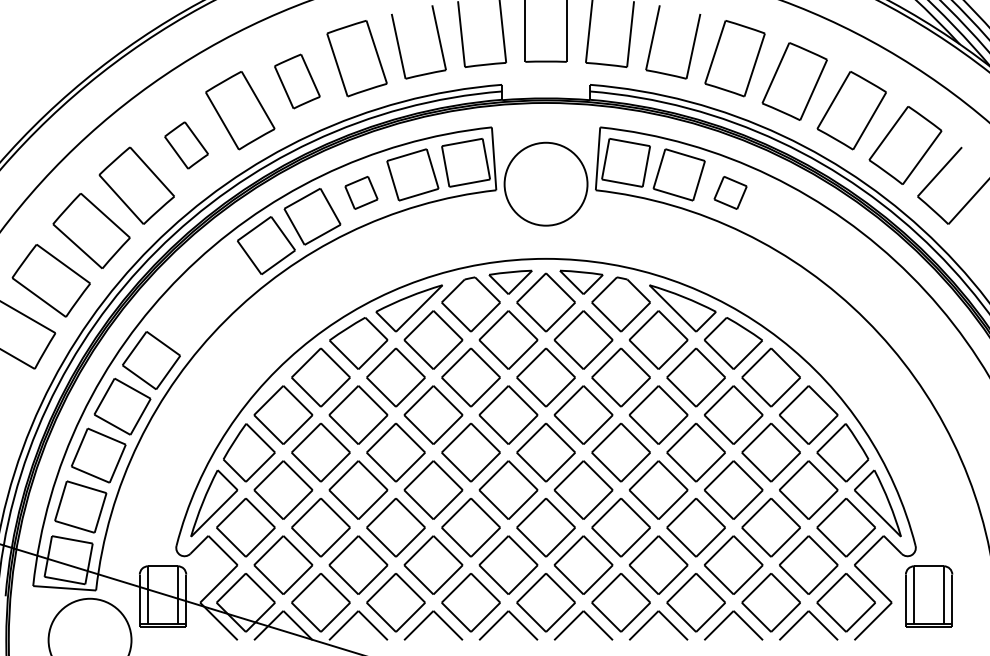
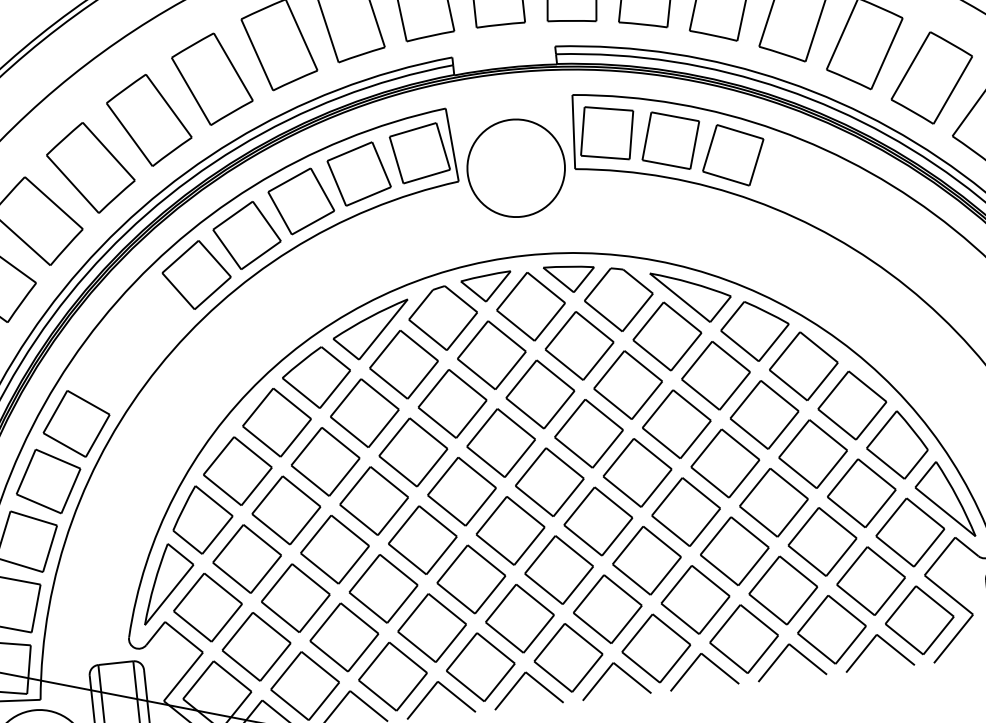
part: (297, 81) -> (212, 79), size x1.43
part: (186, 145) -> (90, 167), size x1.67
part: (361, 192) -> (301, 201), size x1.67
part: (730, 192) -> (733, 154), size x1.67

